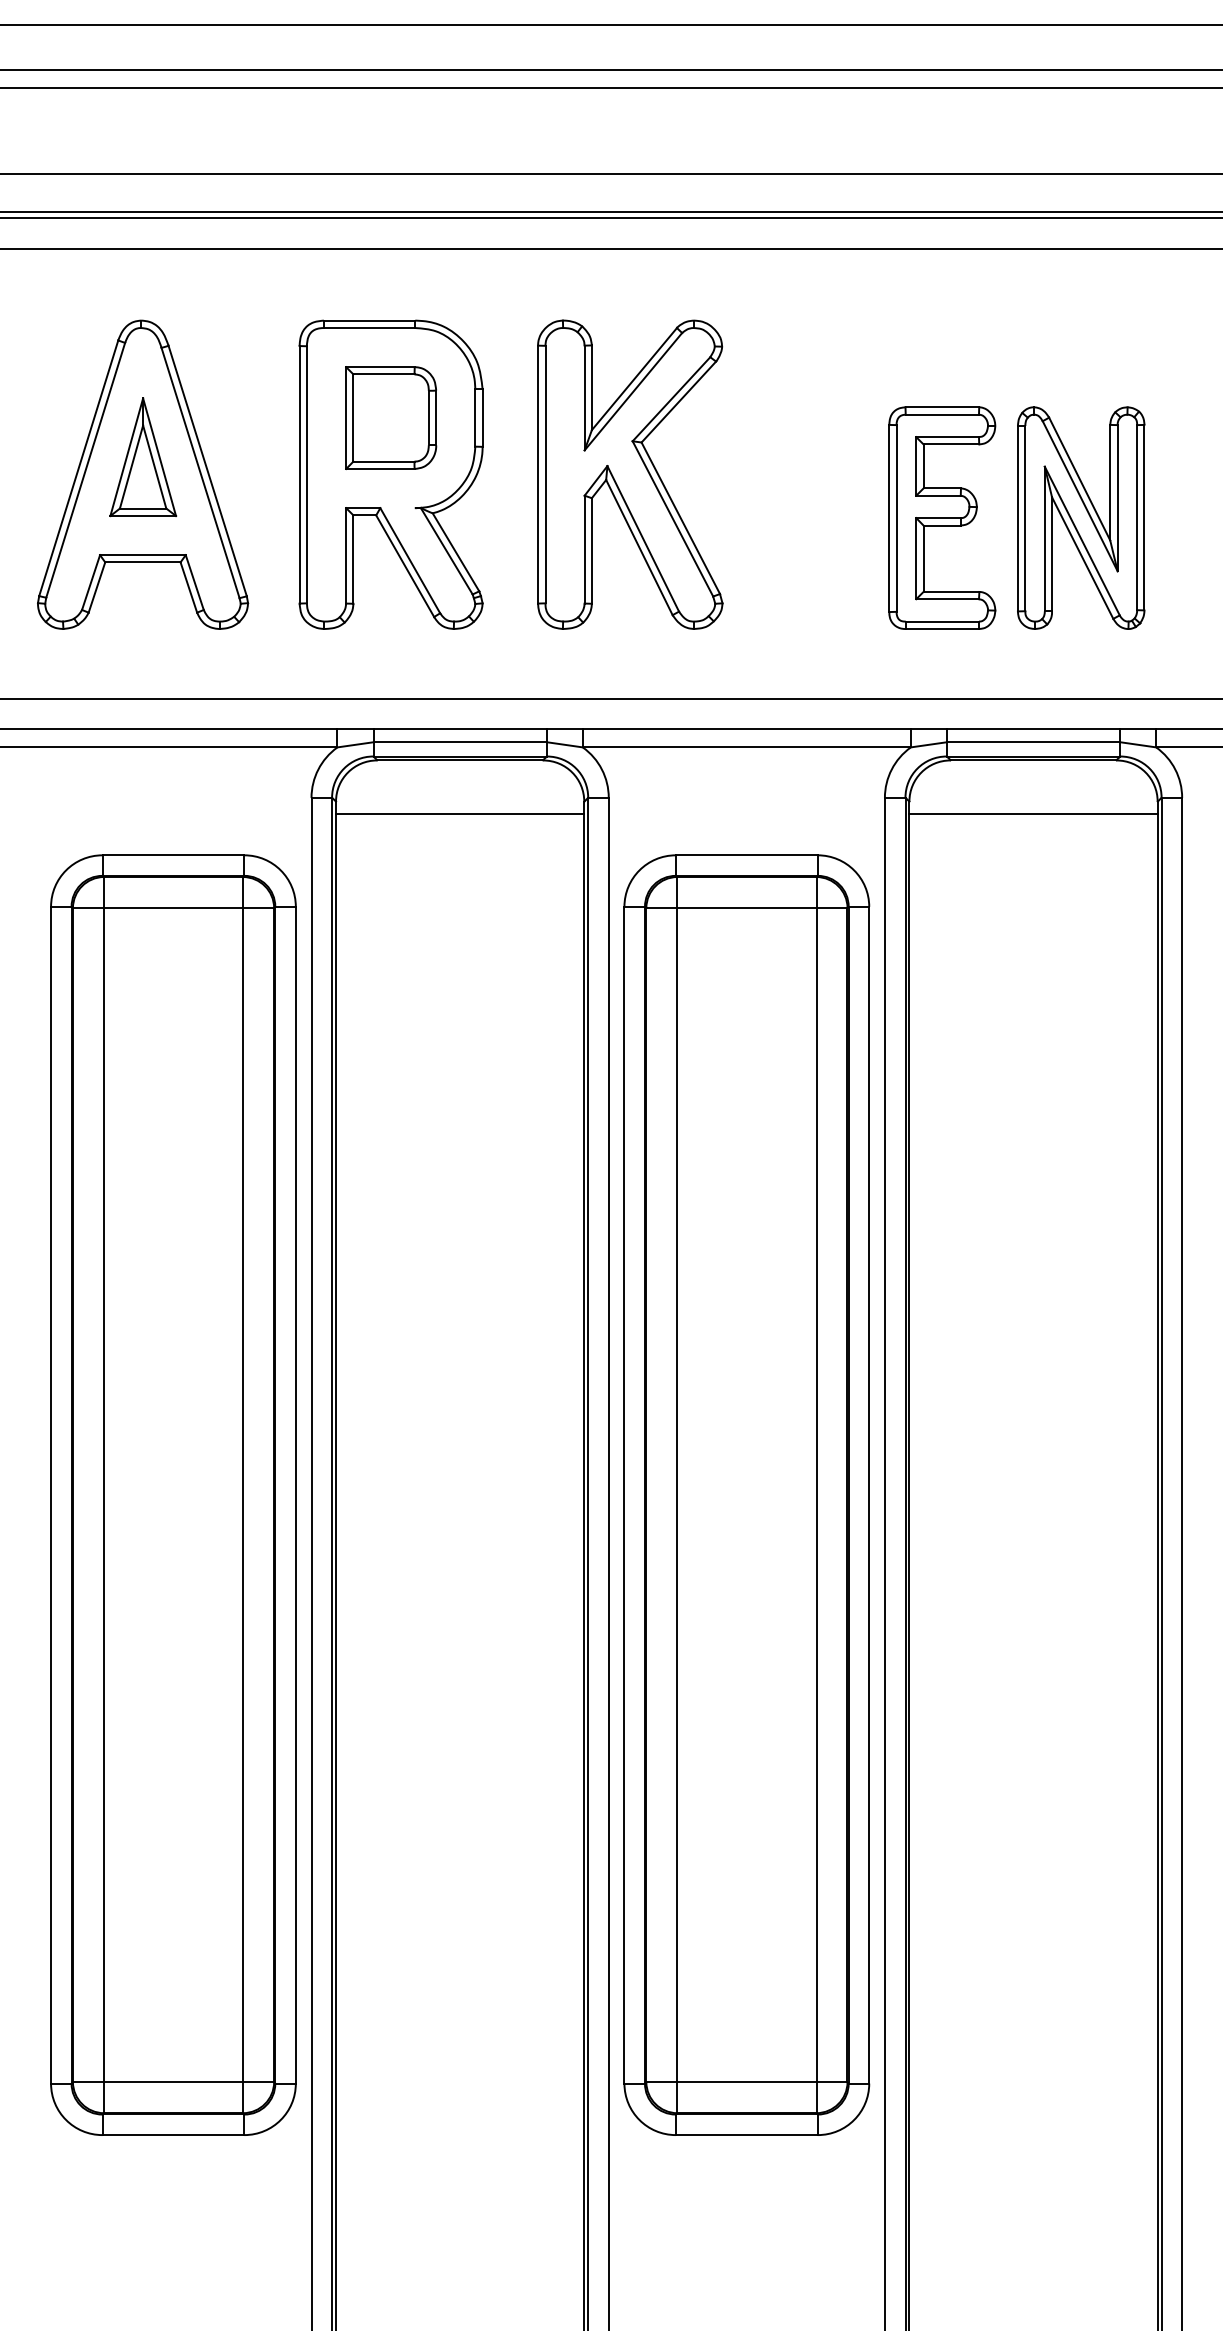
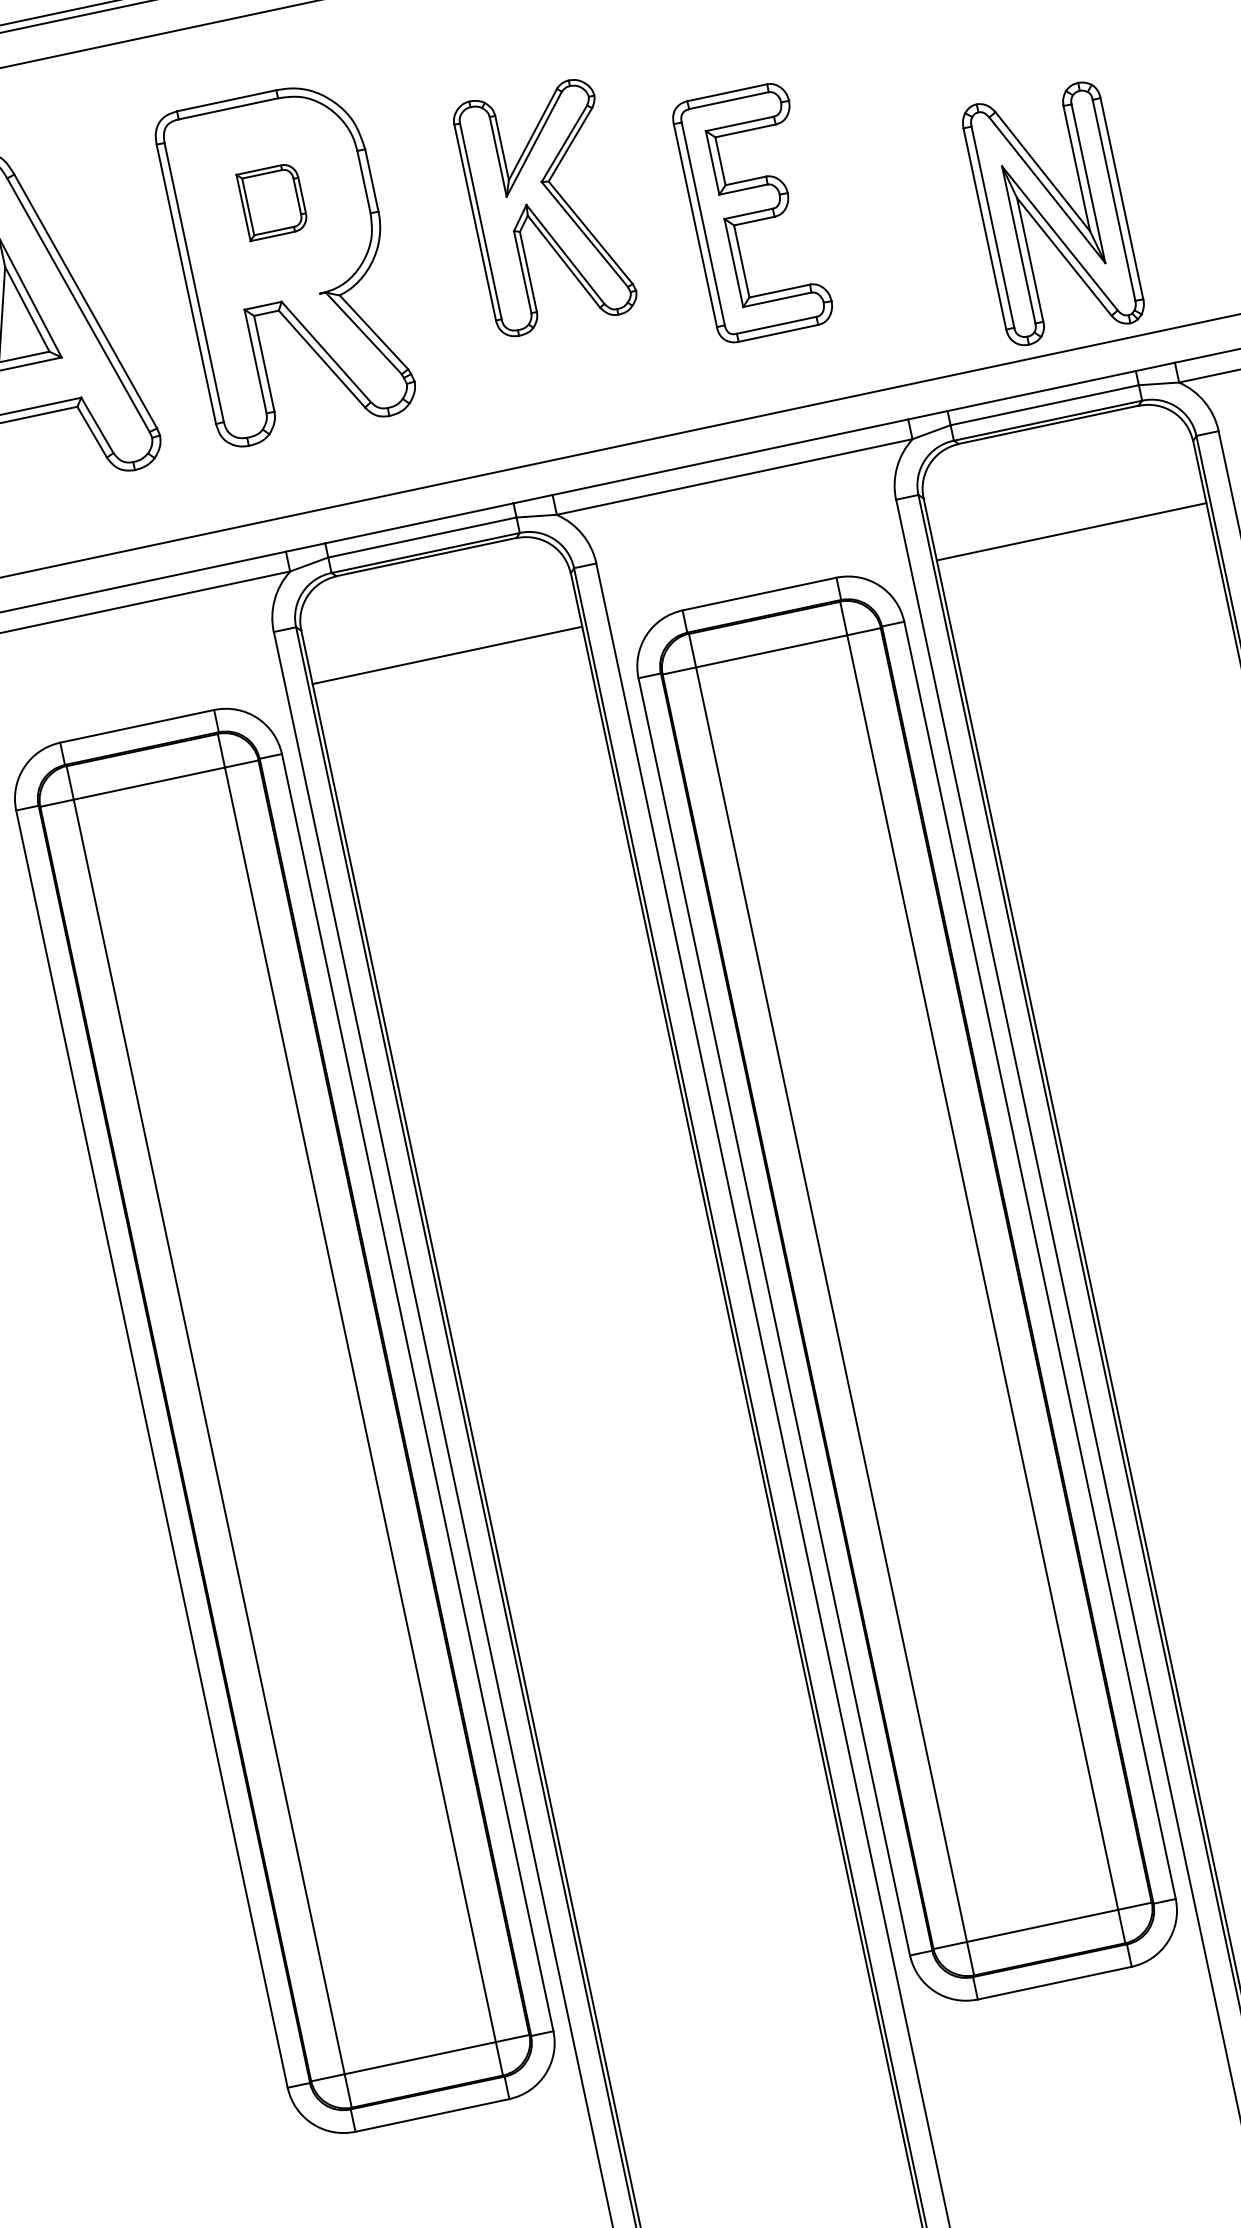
part: (391, 418) -> (273, 201), size x0.6
part: (630, 474) -> (545, 207), size x0.7
part: (942, 517) -> (752, 212), moved
part: (1081, 517) -> (1053, 213), moved
line: (460, 813) -> (447, 654), moved
line: (1033, 813) -> (1071, 531), moved

